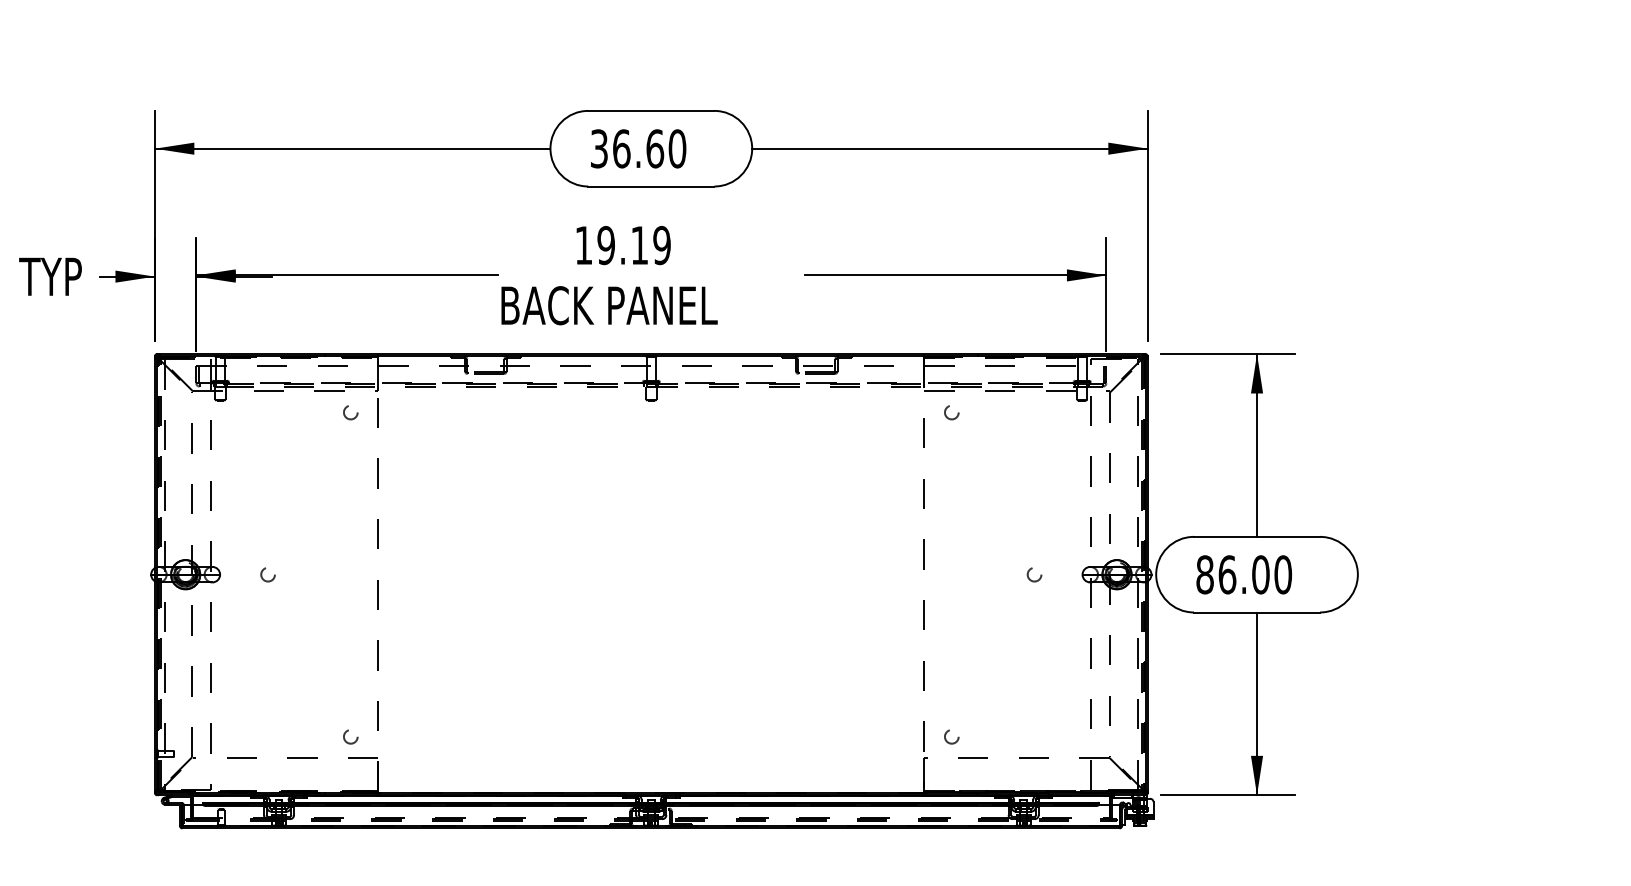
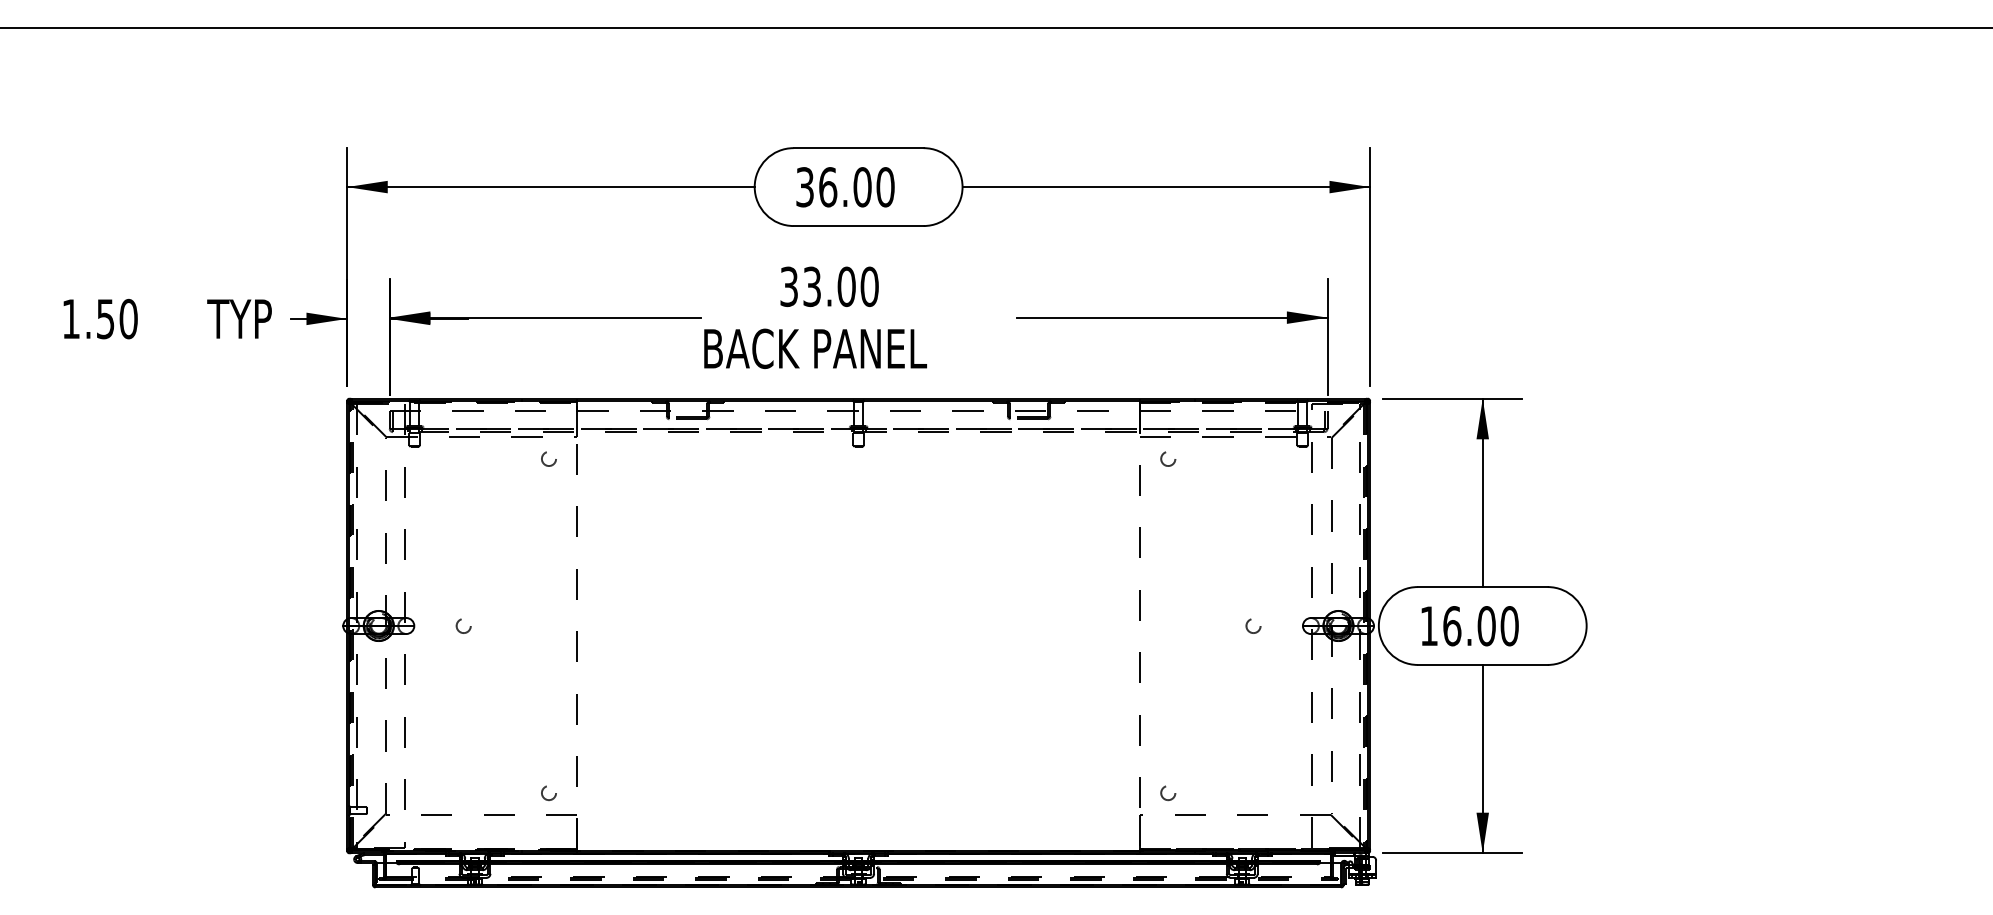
text: (655, 149) -> (862, 187), 36.60 -> 36.00
text: (623, 245) -> (829, 286), 19.19 -> 33.00
text: (1205, 575) -> (1429, 626), 86.00 -> 16.00

